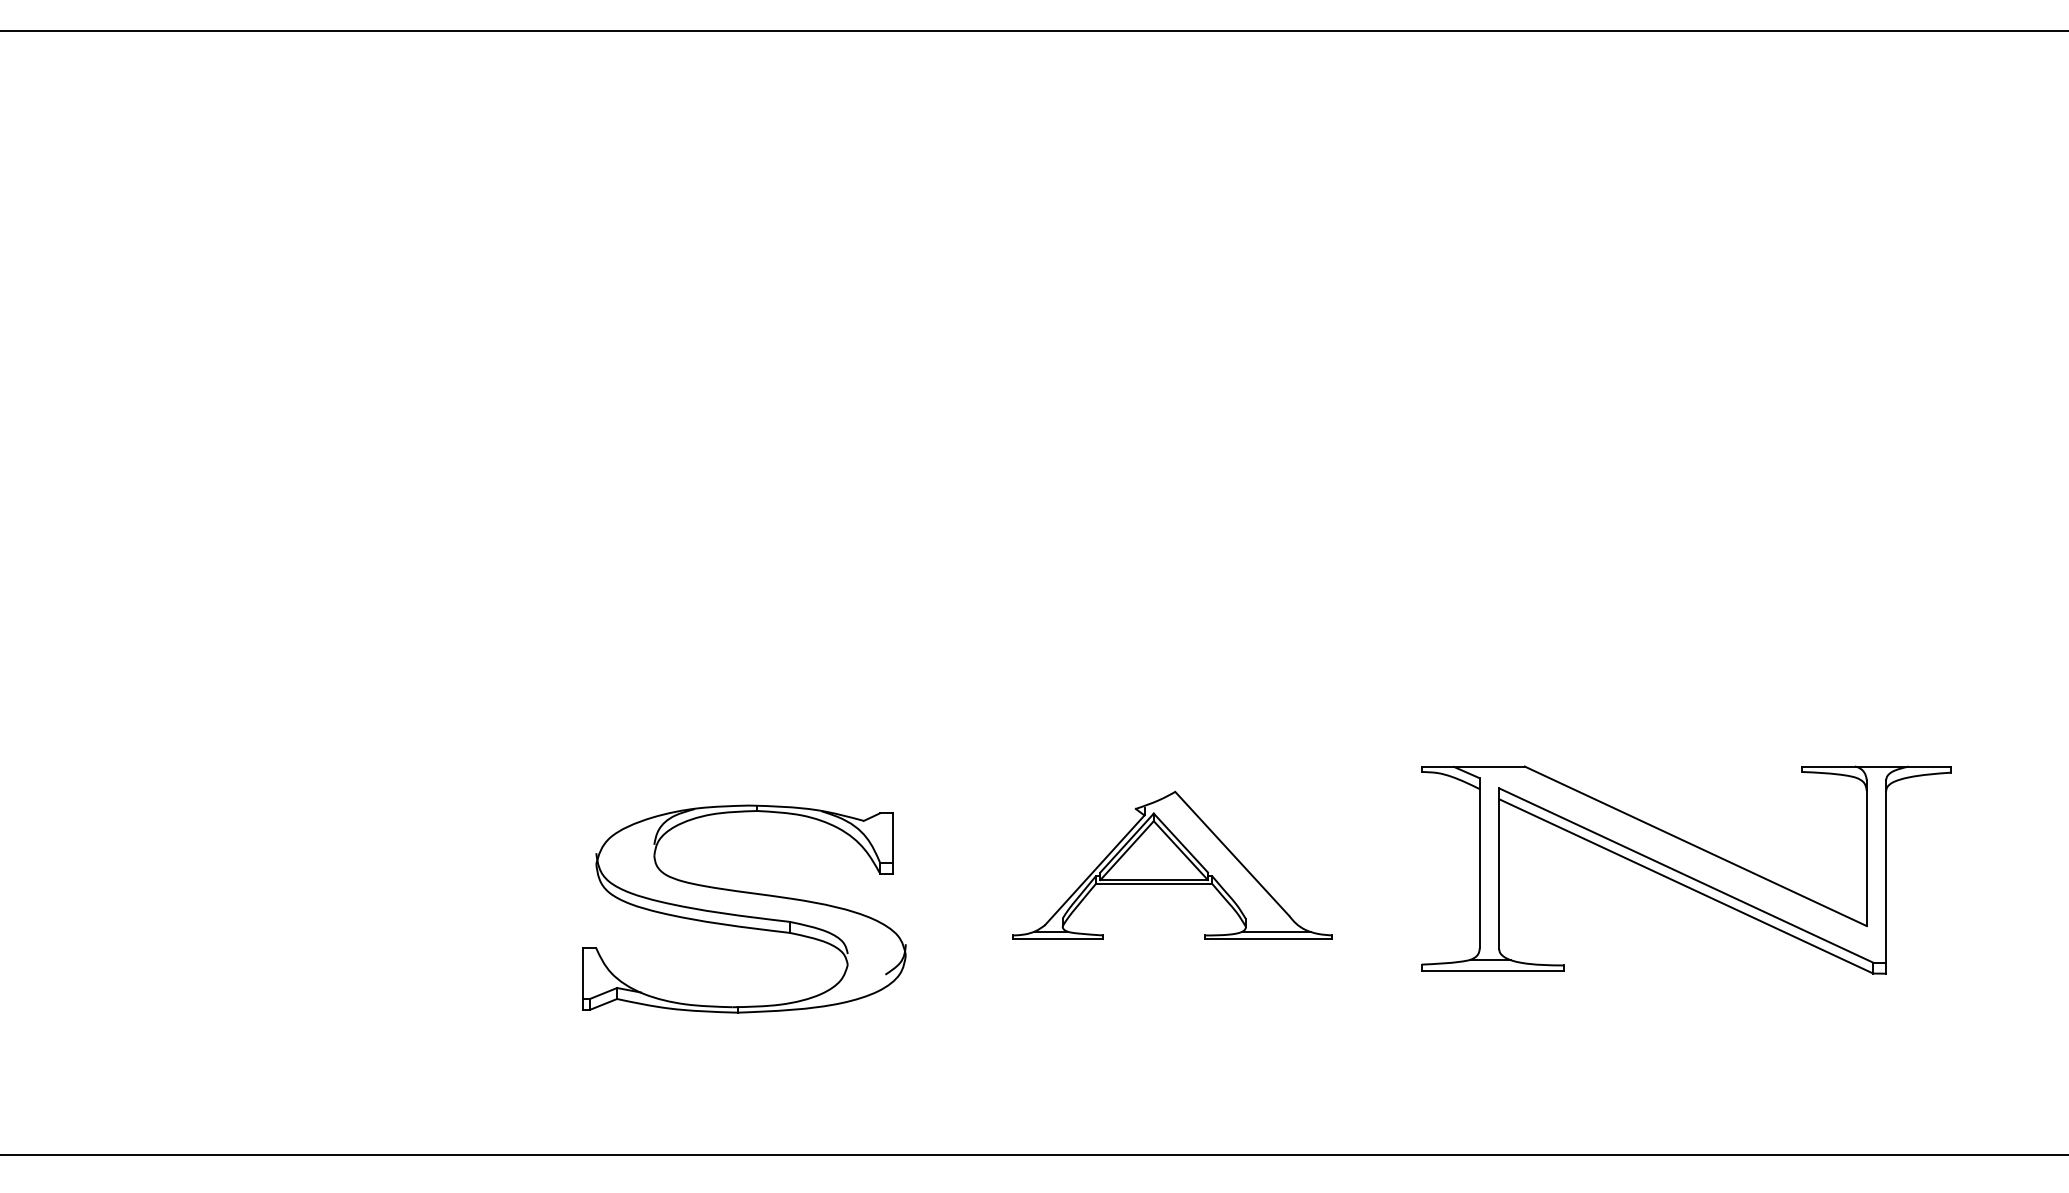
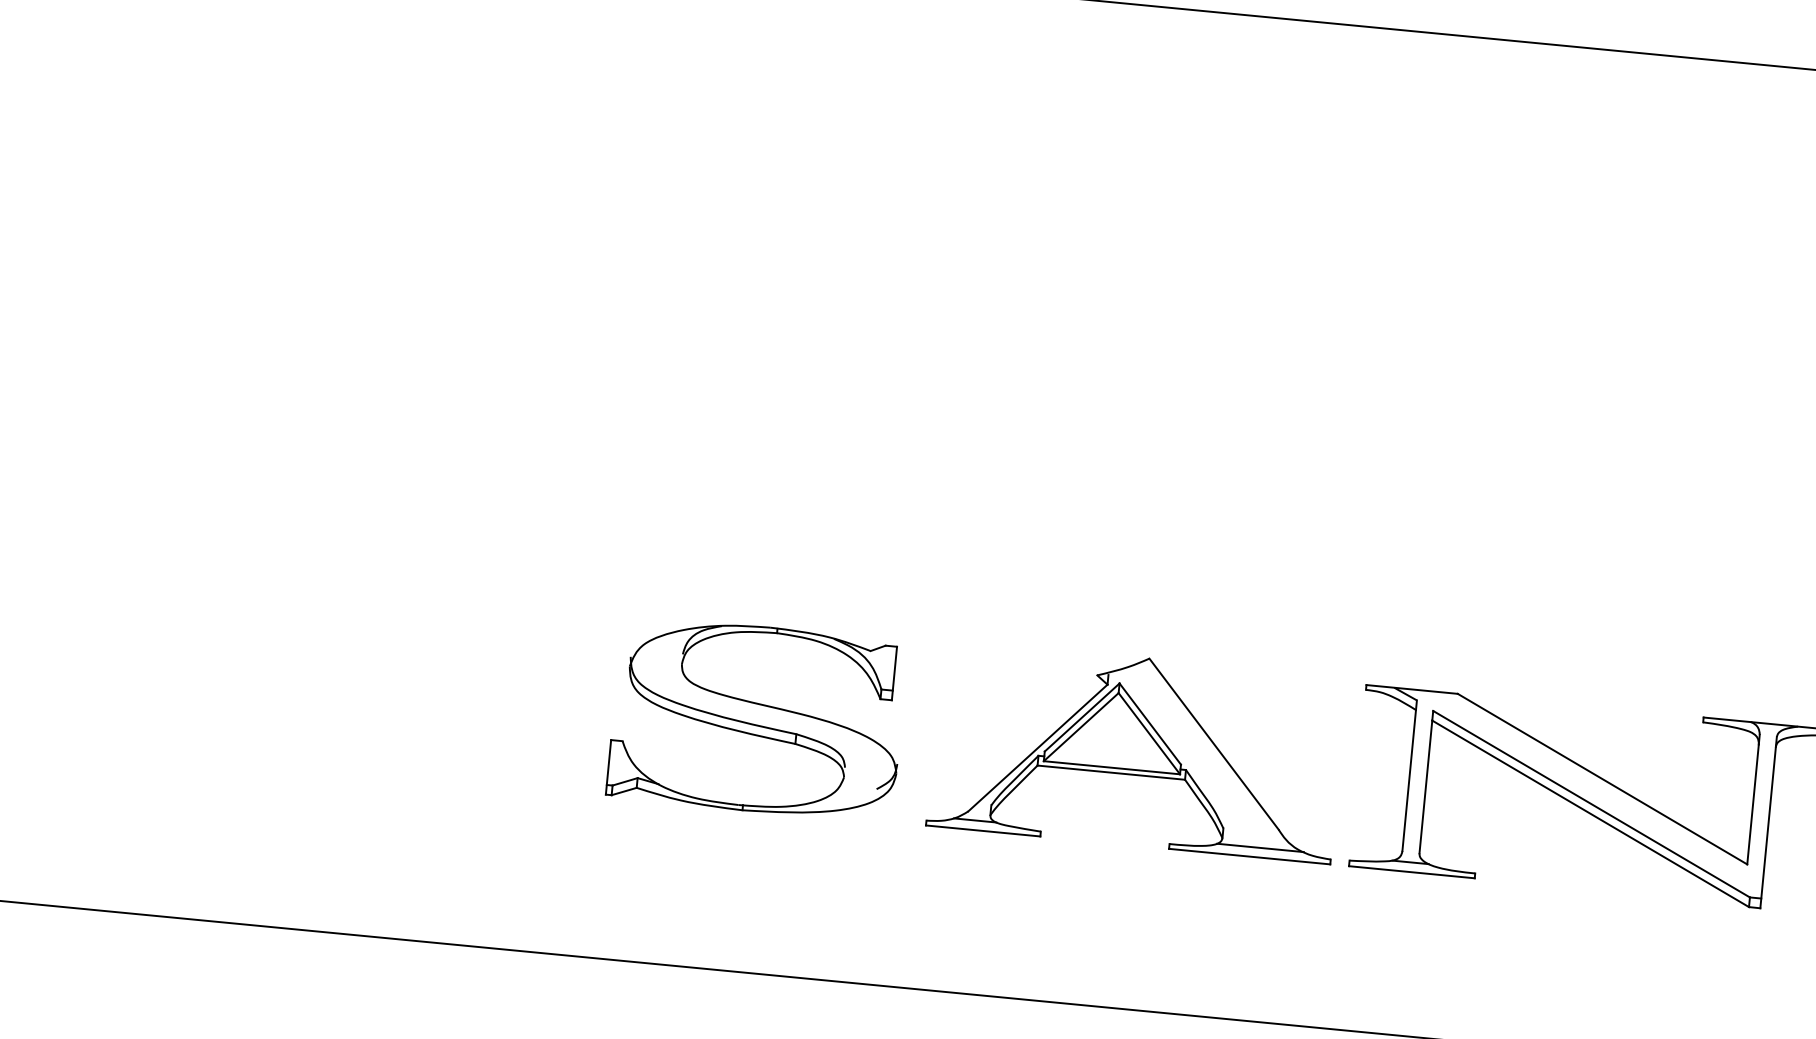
part: (1172, 865) -> (1137, 751), size x1.43
part: (744, 908) -> (757, 718), moved

